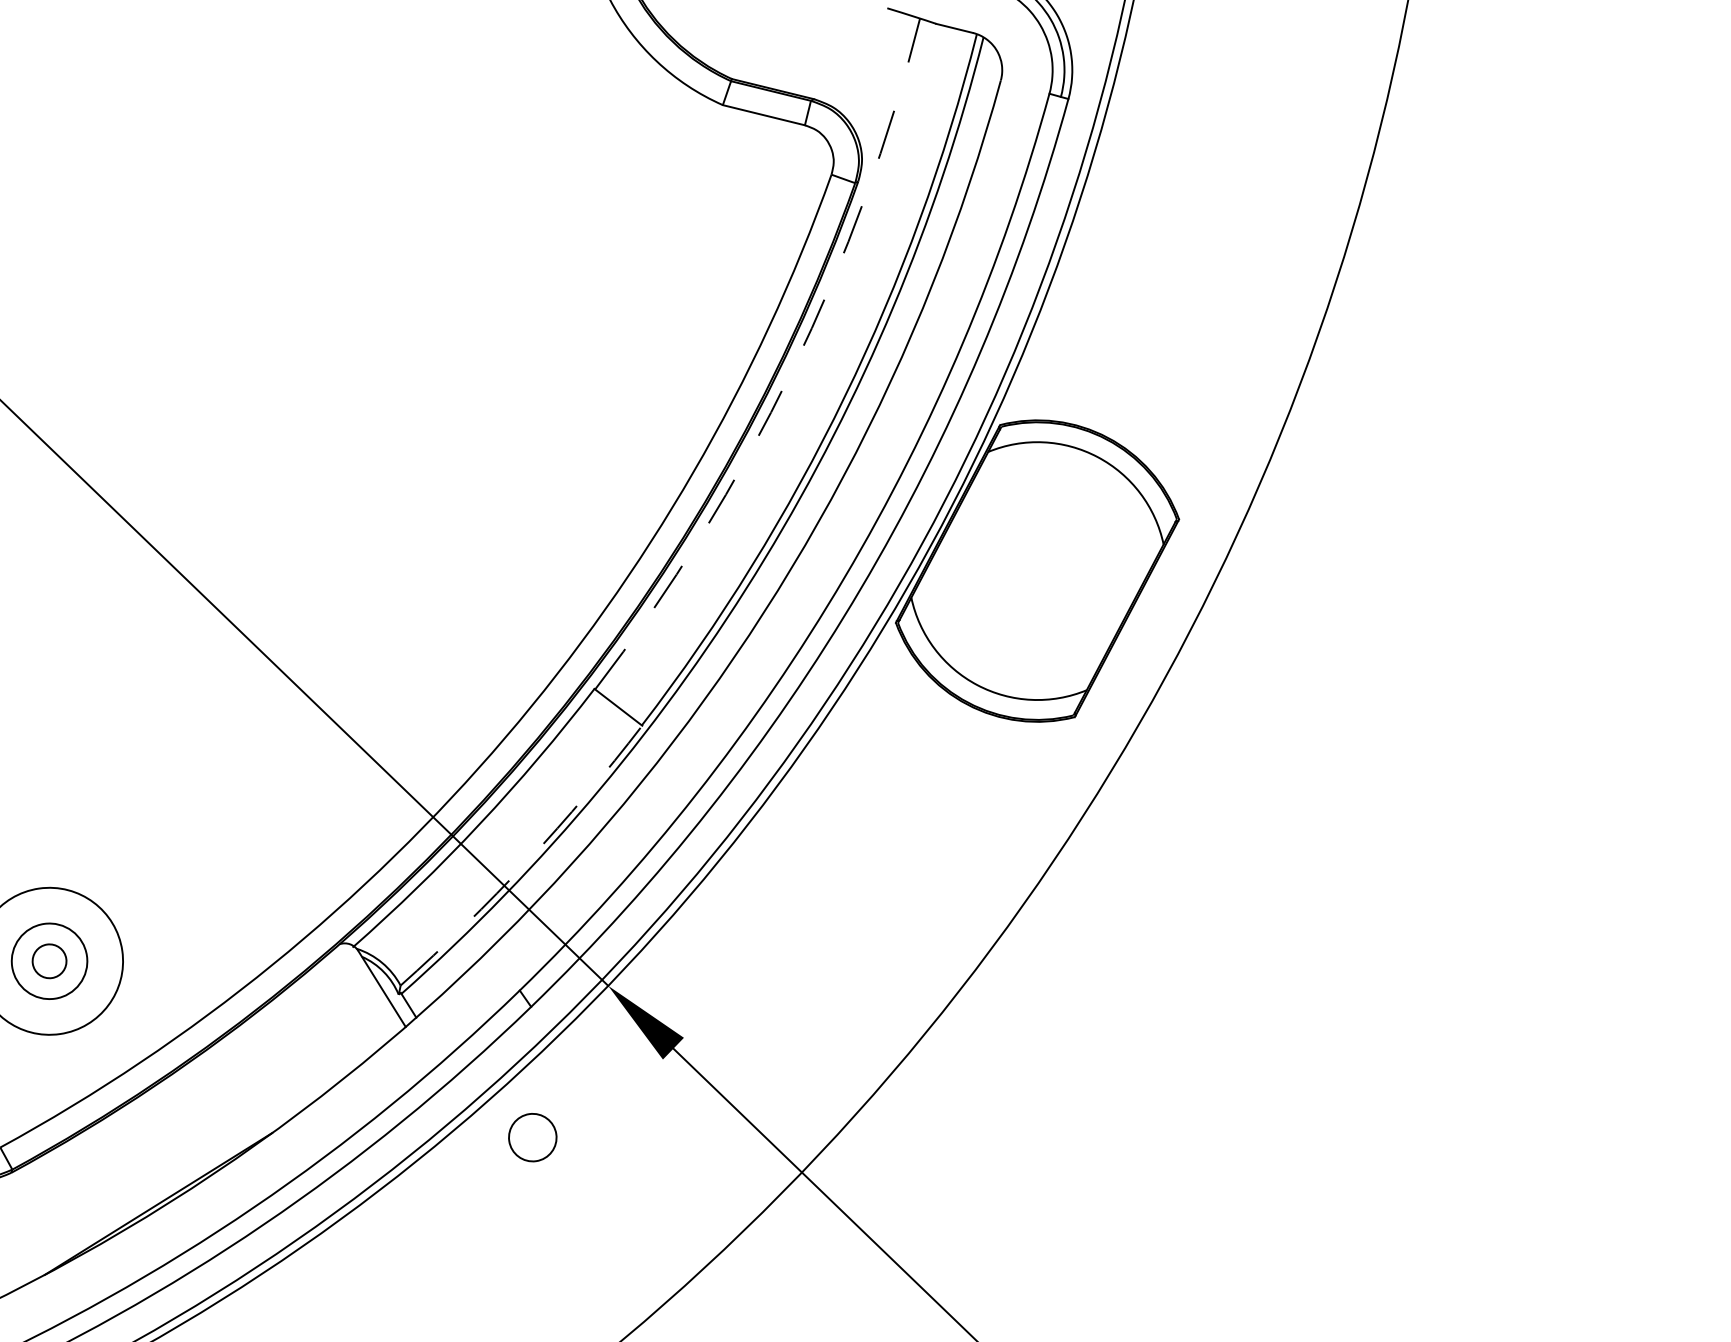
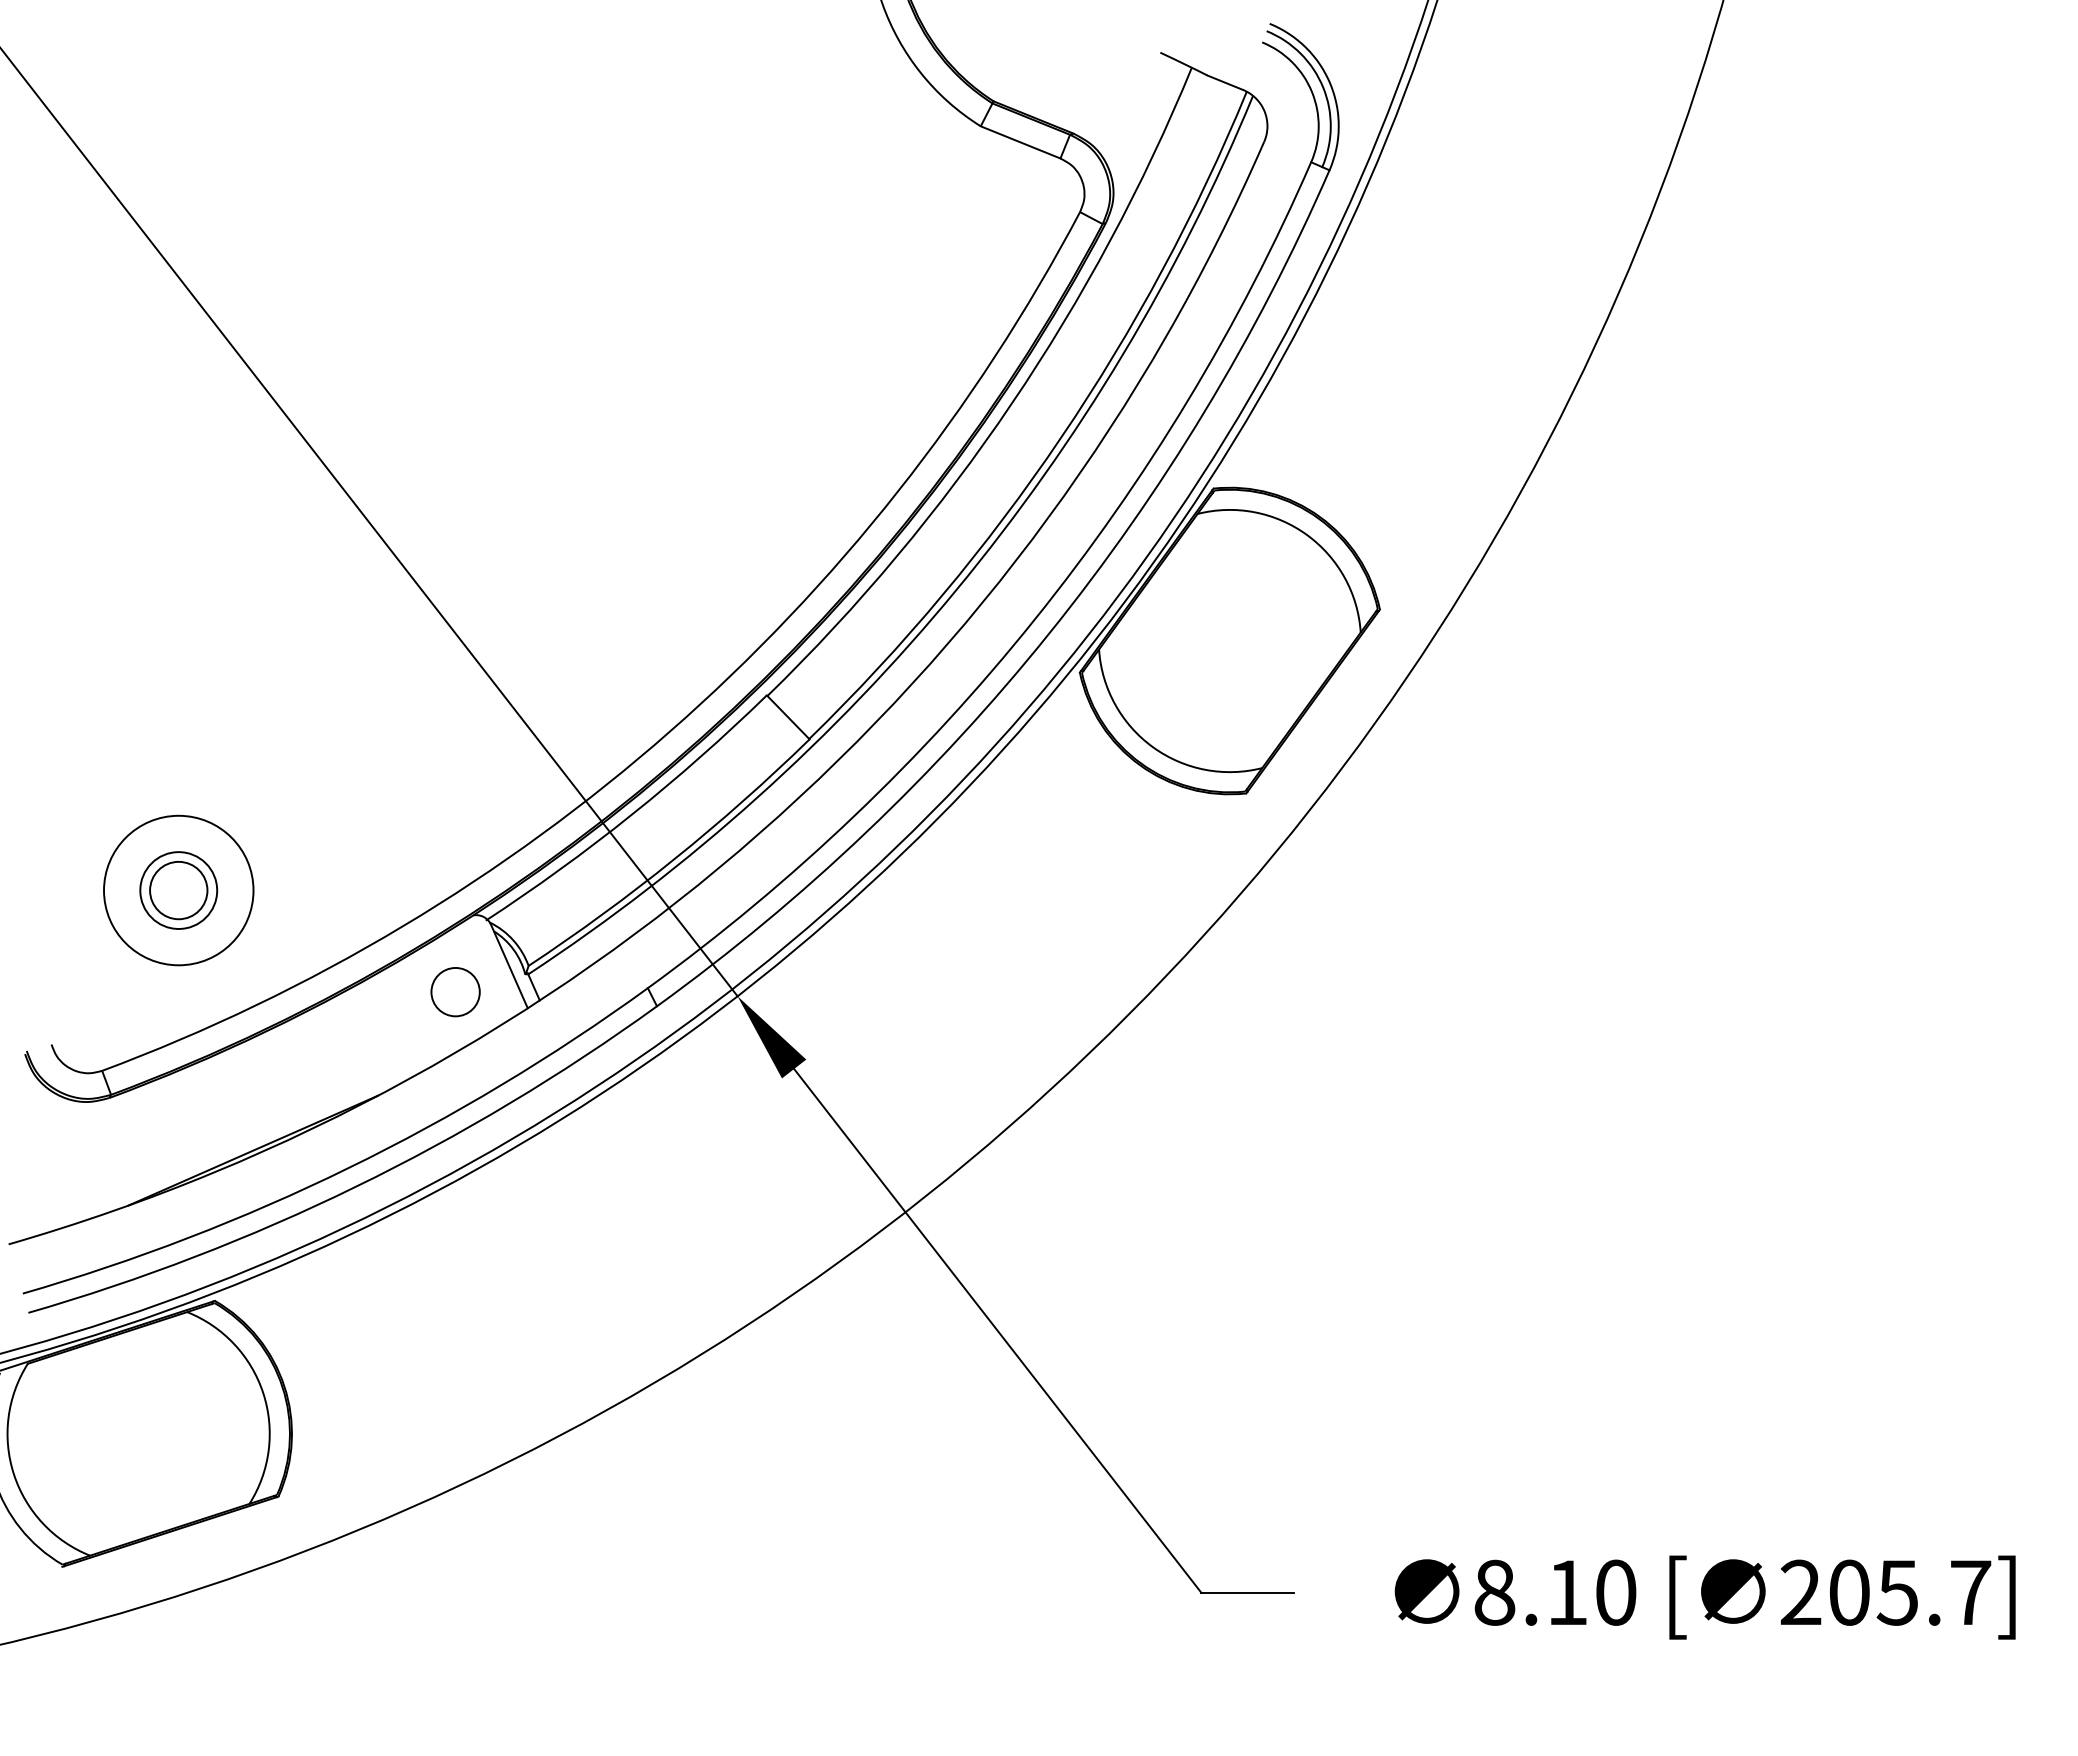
arc: (791, 370) -> (1011, 403), dashed -> solid
arc: (527, 861) -> (674, 859), dashed -> solid
circle: (49, 961) -> (178, 890), size x1.67
circle: (532, 1138) -> (455, 992), moved

